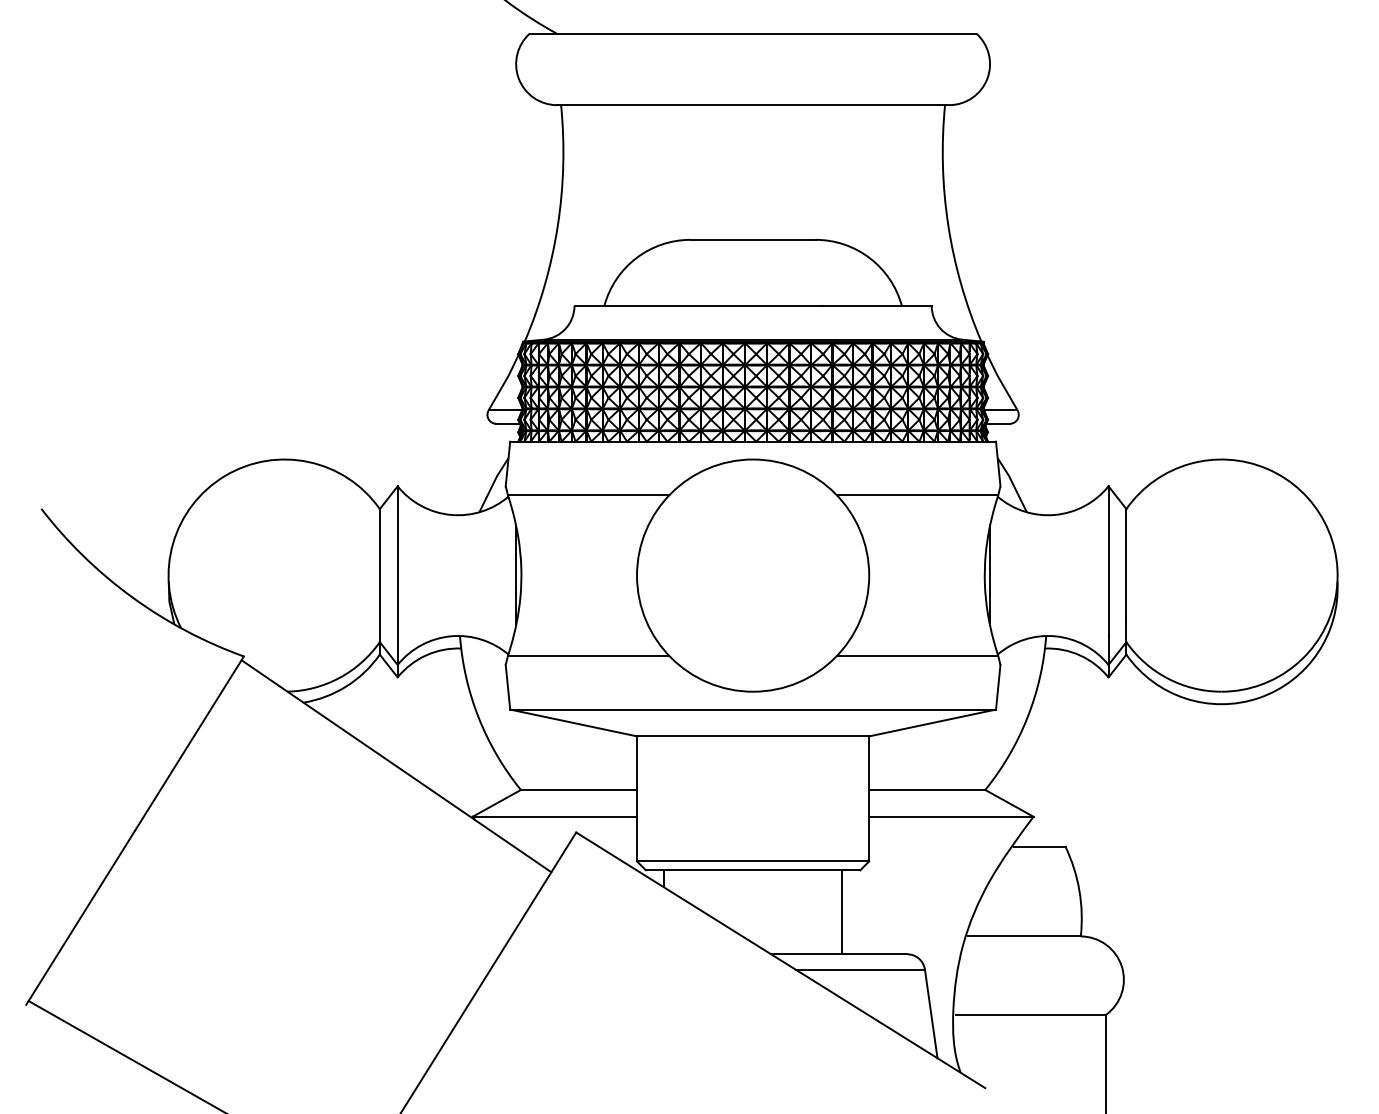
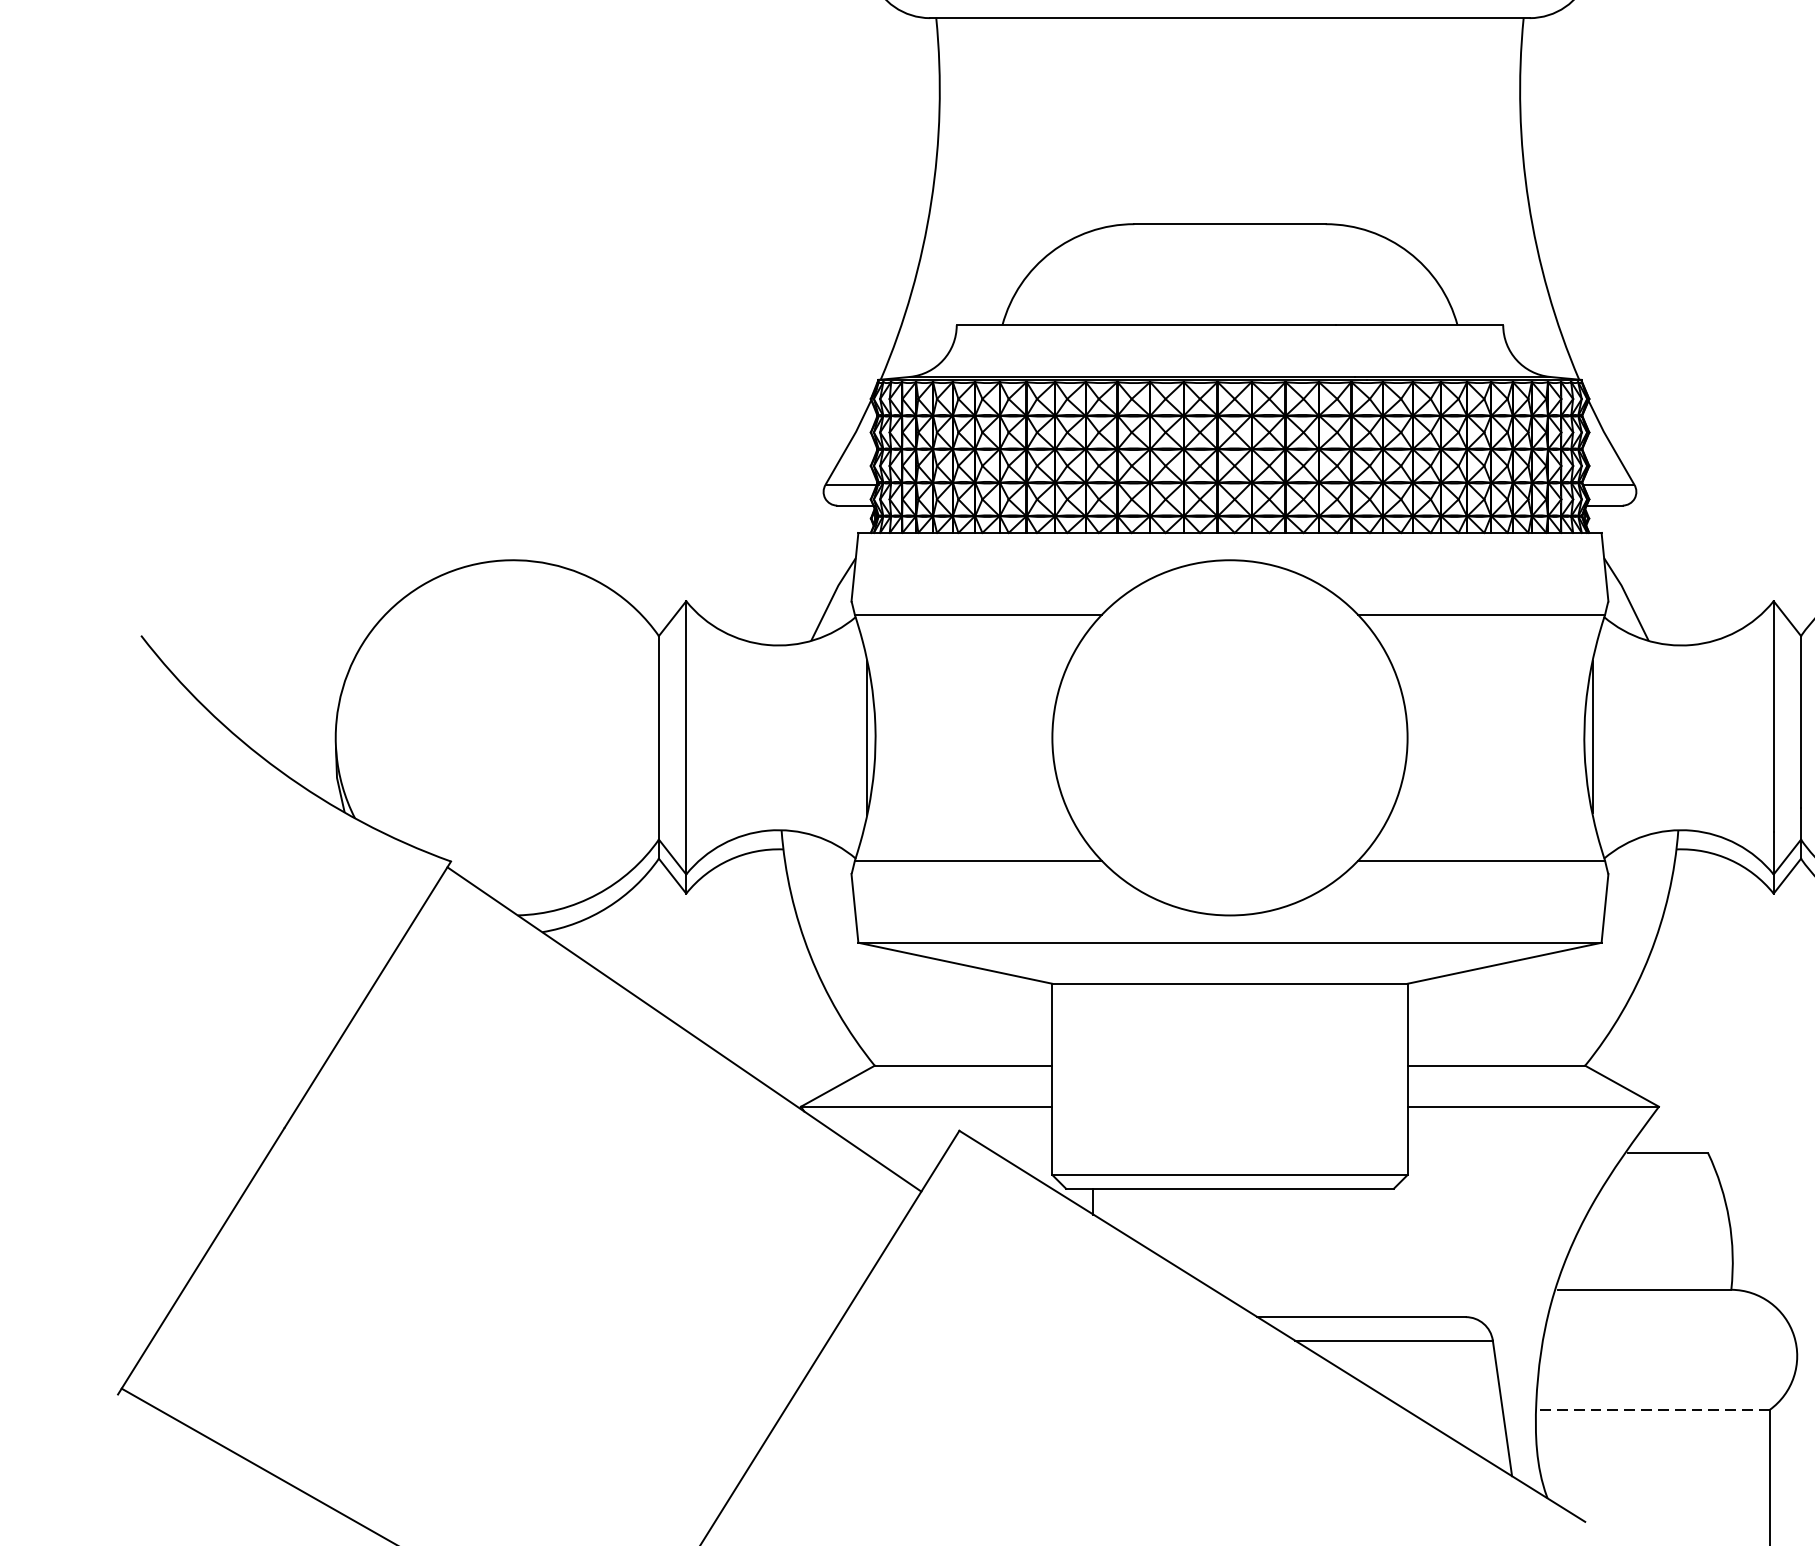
line: (842, 912) -> (1366, 1253), removed
line: (1030, 1015) -> (1654, 1410), solid -> dashed

